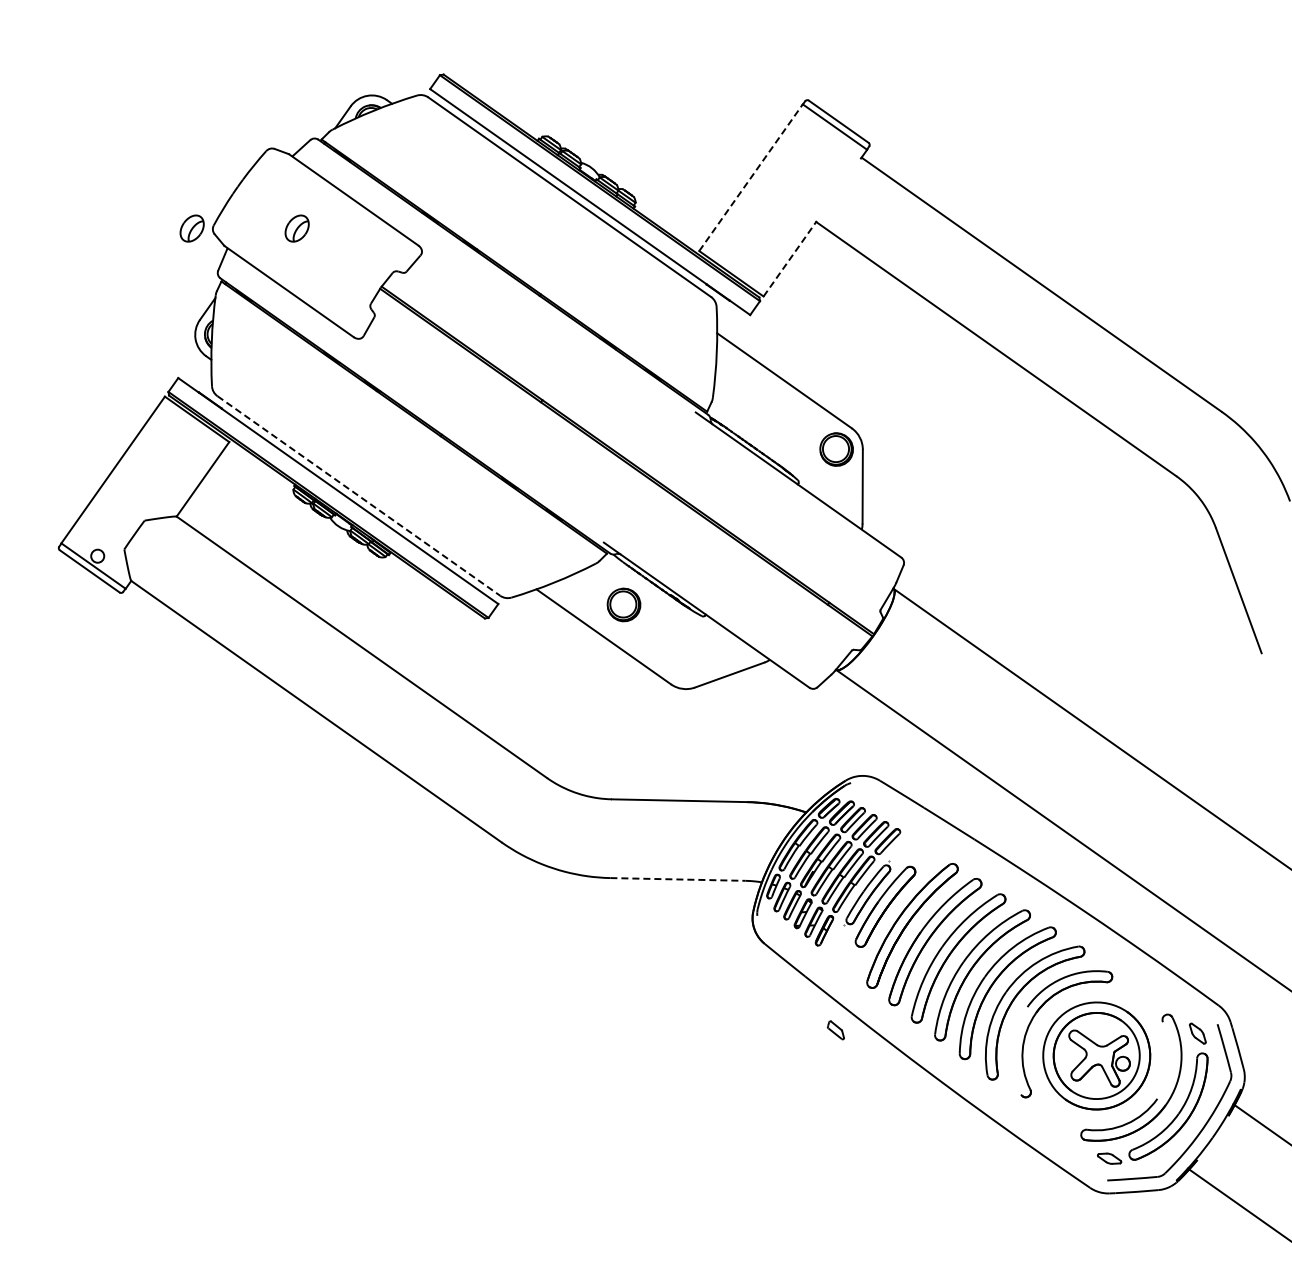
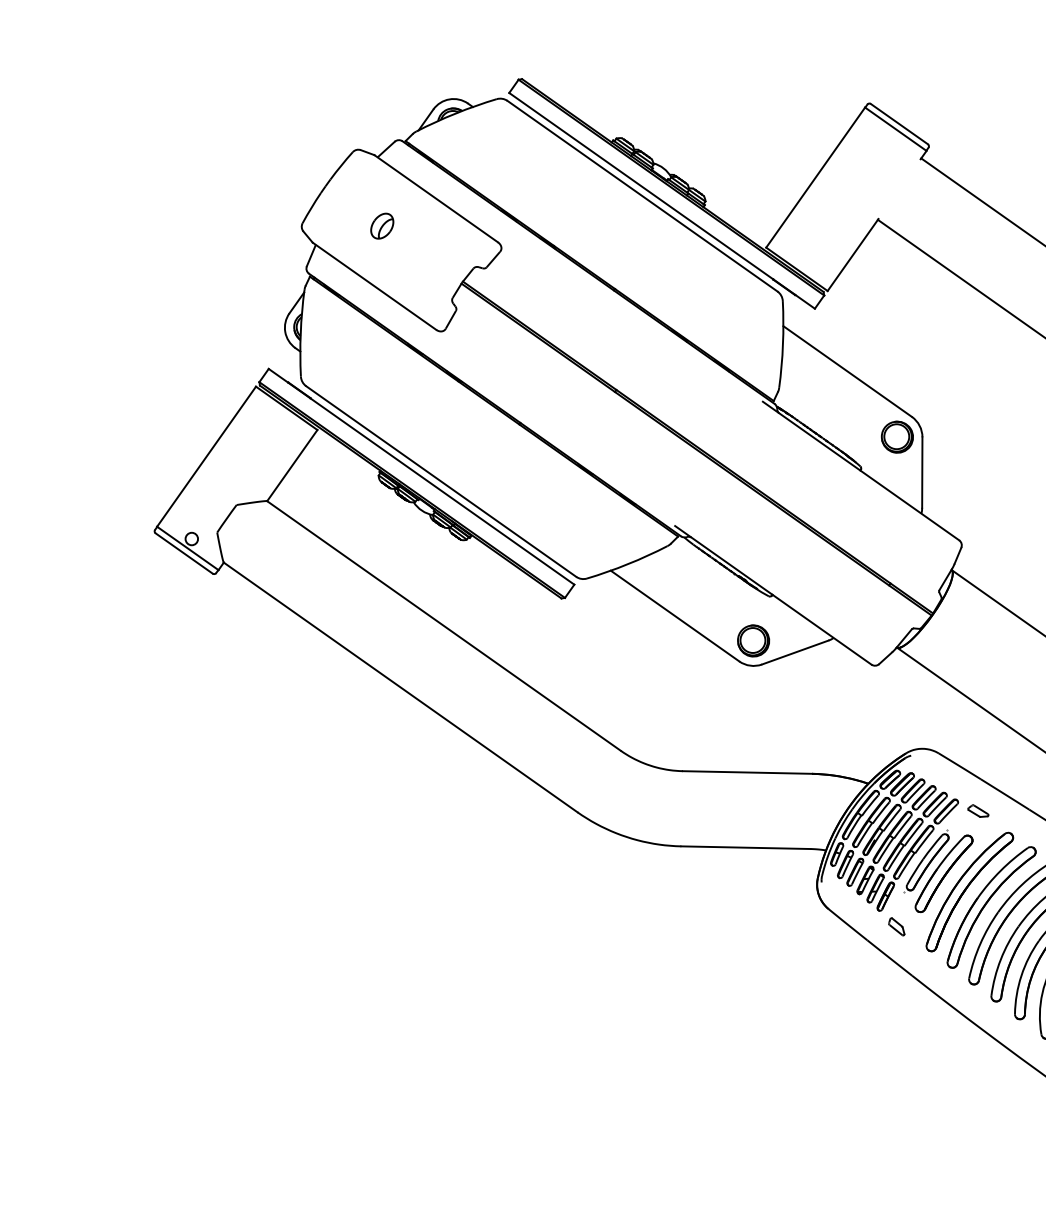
line: (751, 177) -> (816, 177), dashed -> solid
part: (191, 228) -> (281, 226), removed
line: (790, 258) -> (853, 254), dashed -> solid
line: (359, 496) -> (441, 482), dashed -> solid
part: (623, 604) -> (753, 640), moved
part: (921, 841) -> (978, 811), added
line: (677, 879) -> (745, 847), dashed -> solid
part: (835, 1030) -> (896, 926), moved

